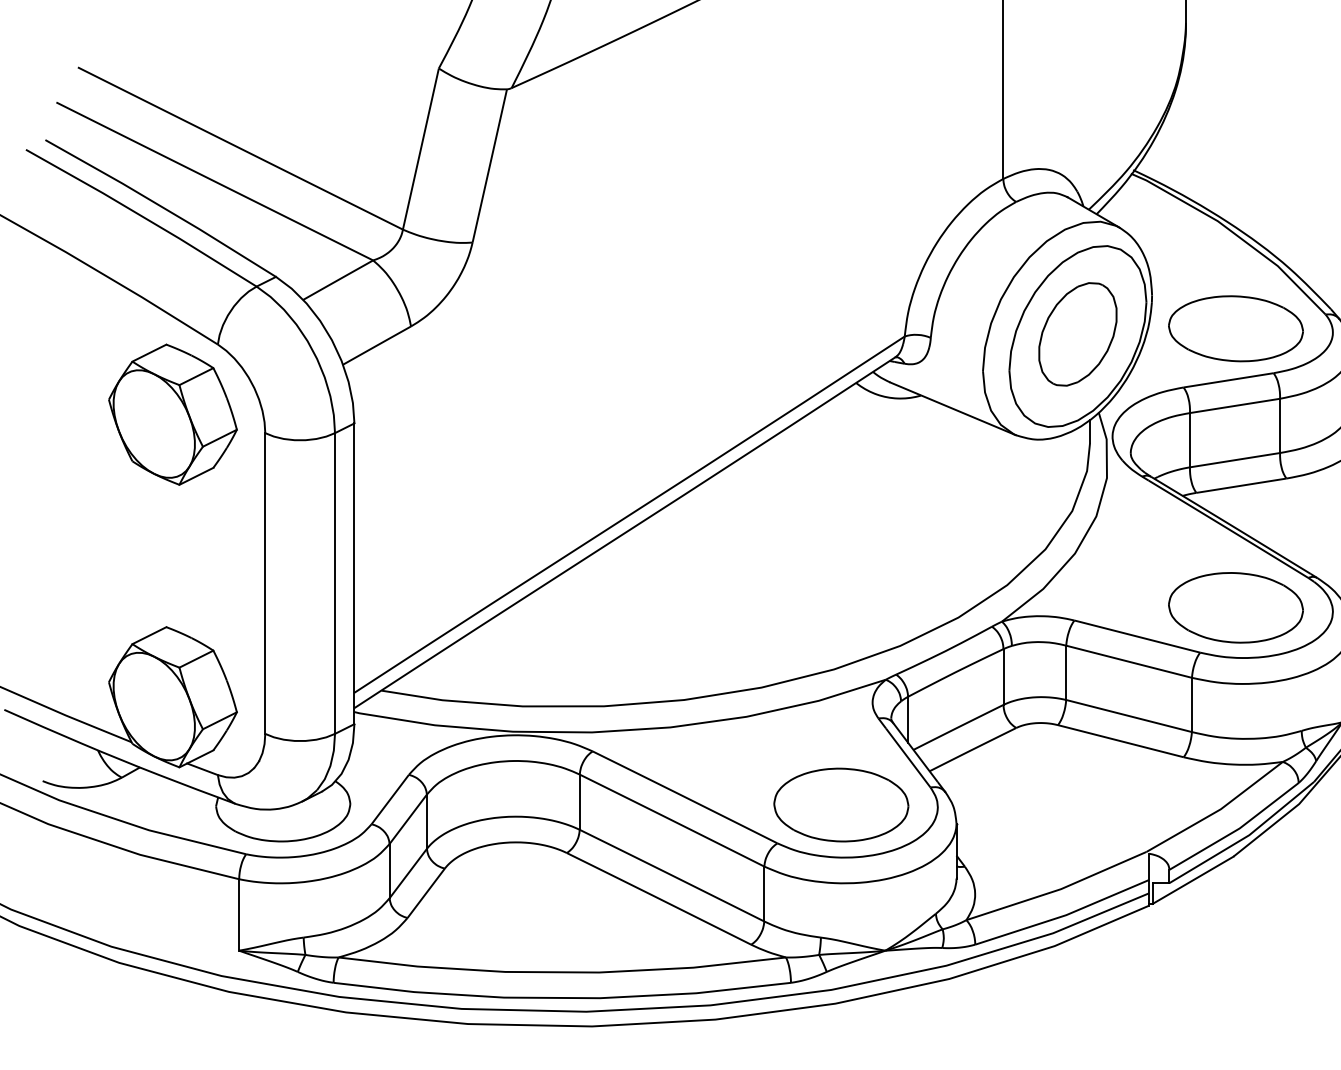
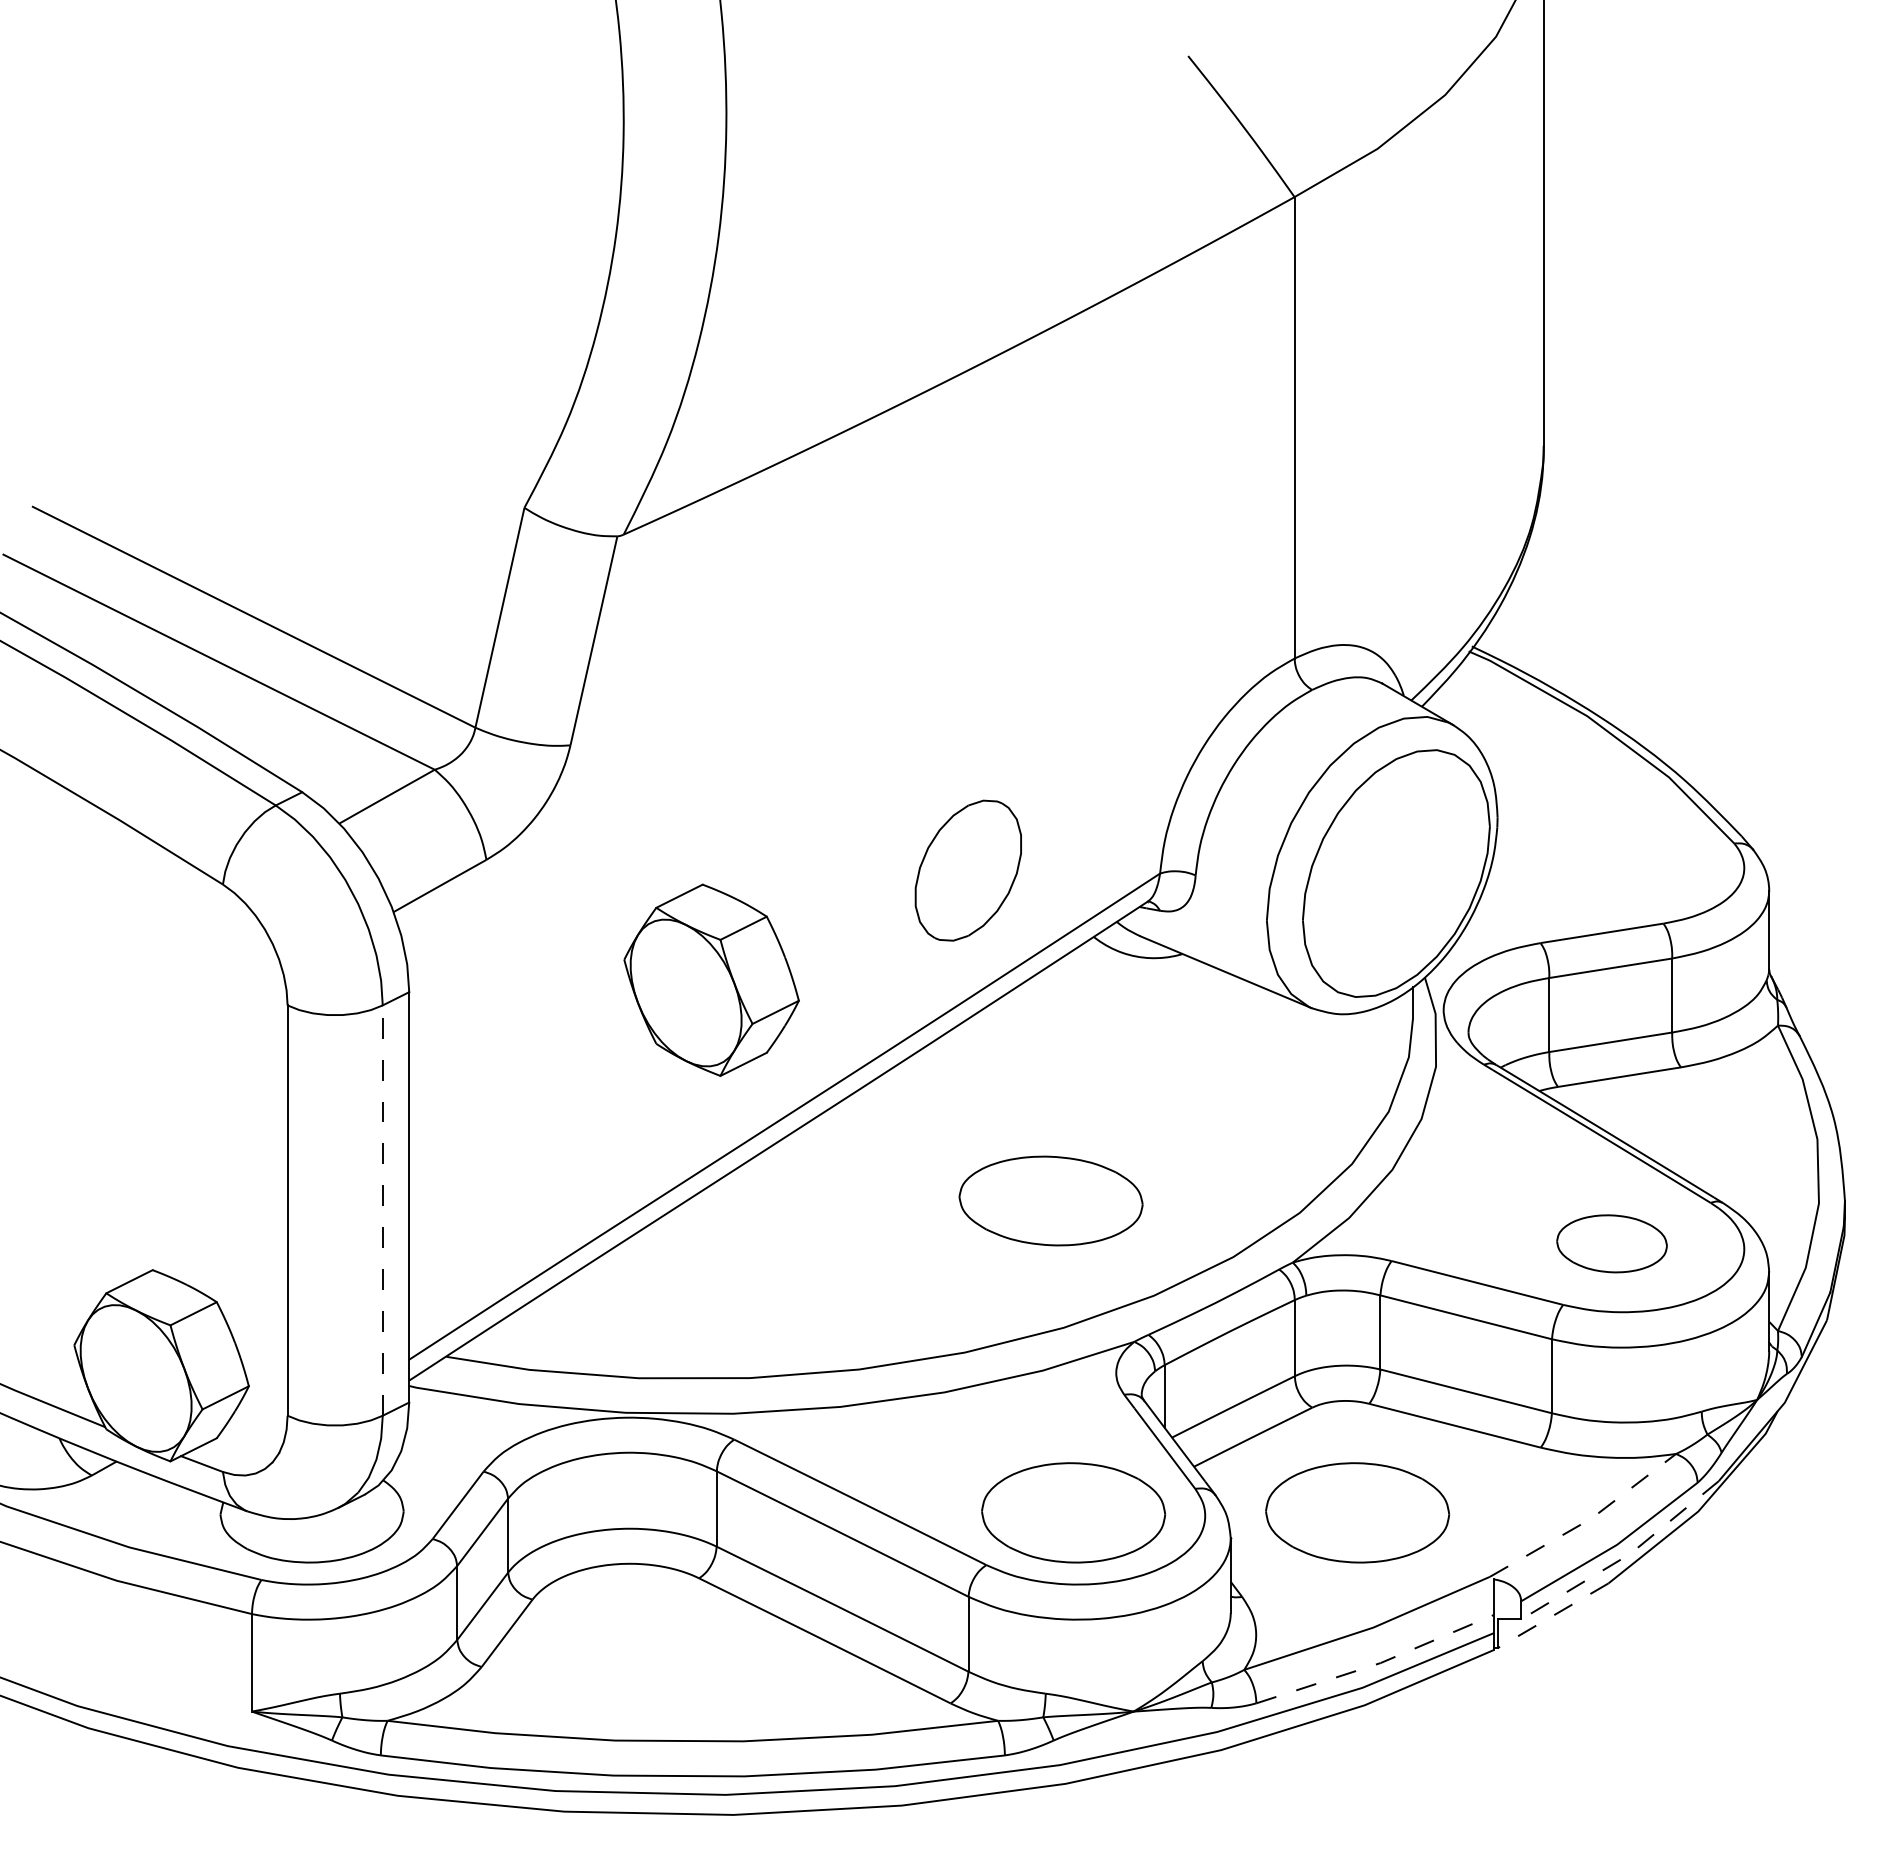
part: (1235, 328) -> (1050, 1200), moved
part: (1077, 334) -> (967, 870), moved
part: (172, 414) -> (711, 979), moved
line: (334, 583) -> (382, 1210), solid -> dashed
part: (1235, 607) -> (1611, 1243), size x0.6
part: (1049, 804) -> (1357, 1512), added
line: (1217, 811) -> (1587, 1521), solid -> dashed
line: (1245, 837) -> (1625, 1557), solid -> dashed
line: (1193, 880) -> (1553, 1615), solid -> dashed
line: (1064, 915) -> (1377, 1663), solid -> dashed

